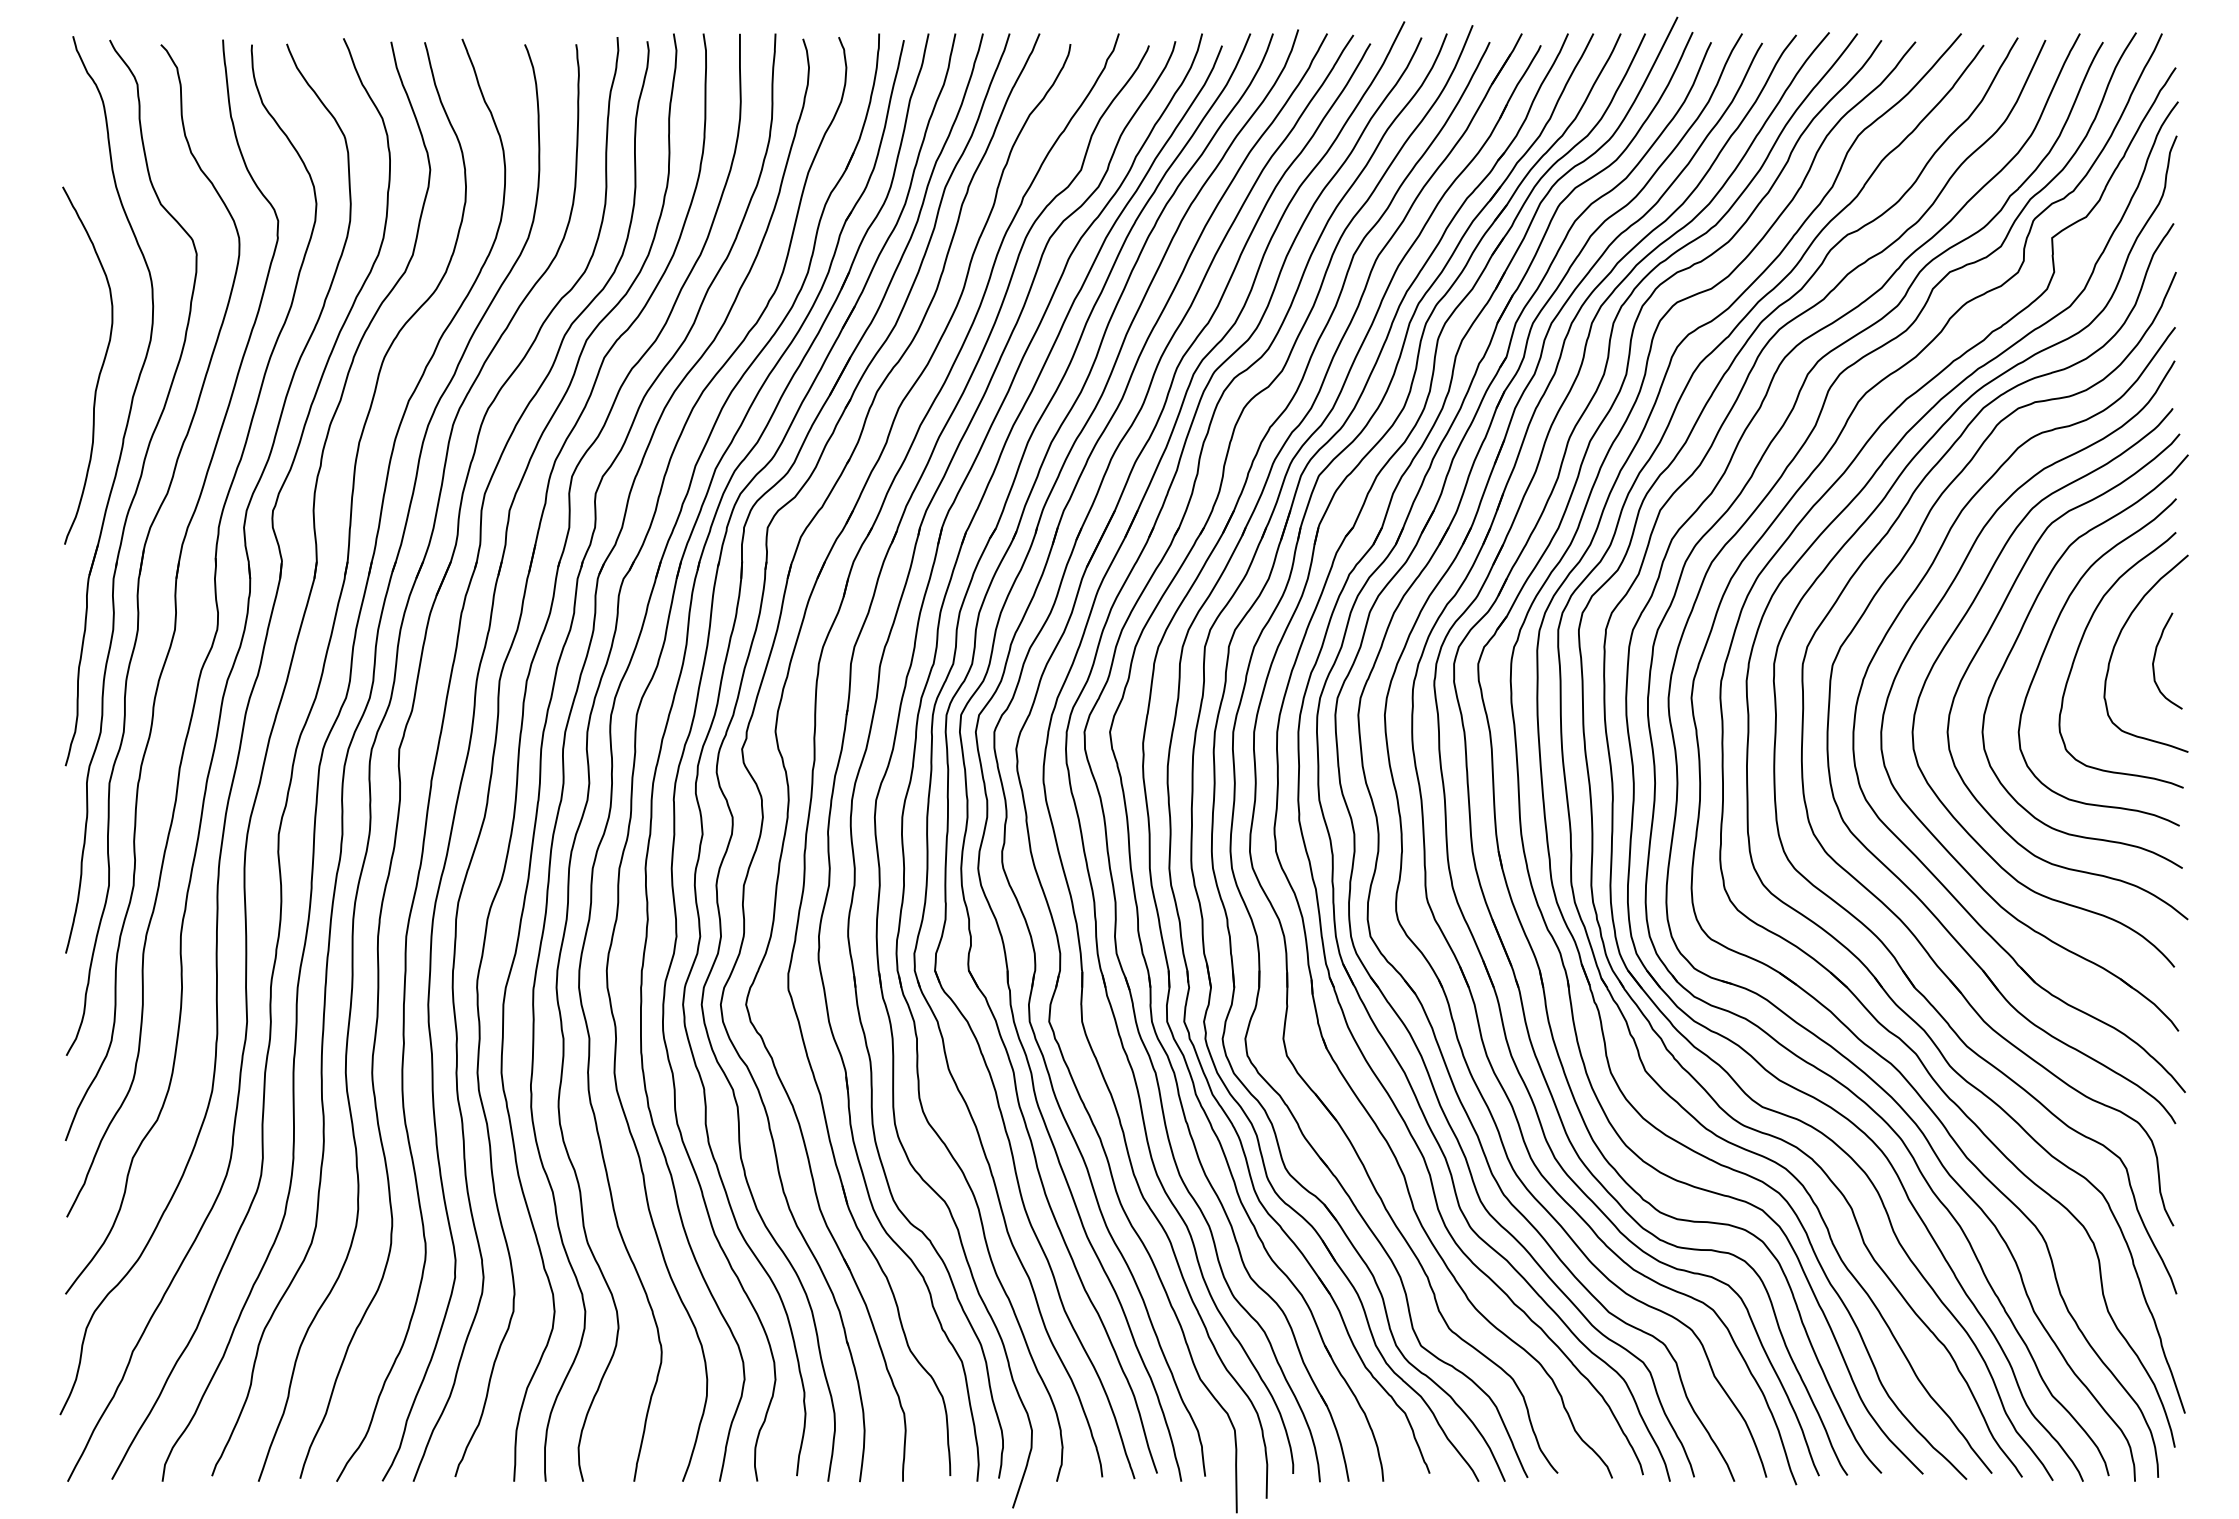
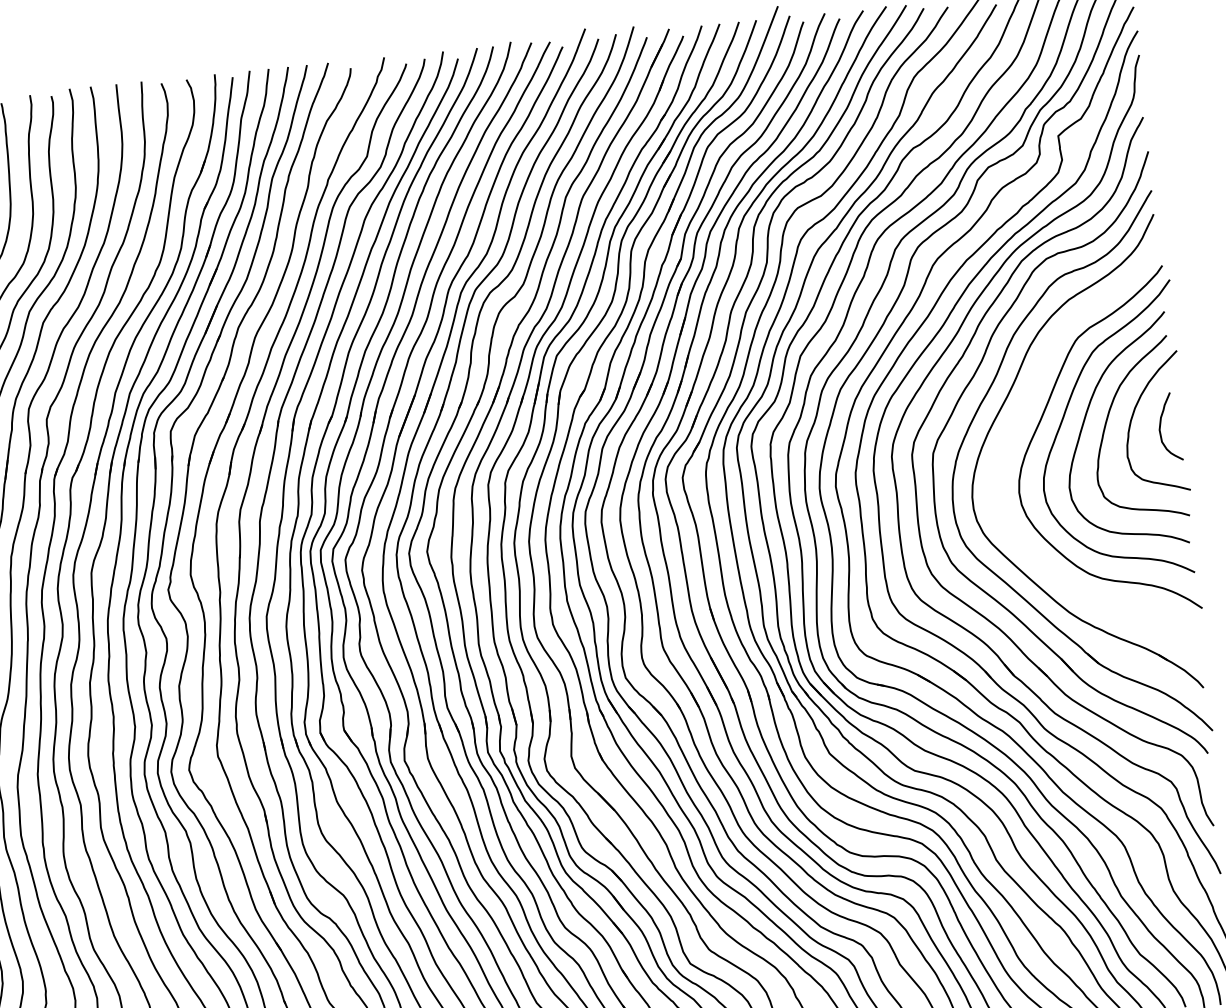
curve: (1956, 630) -> (1018, 420), removed

